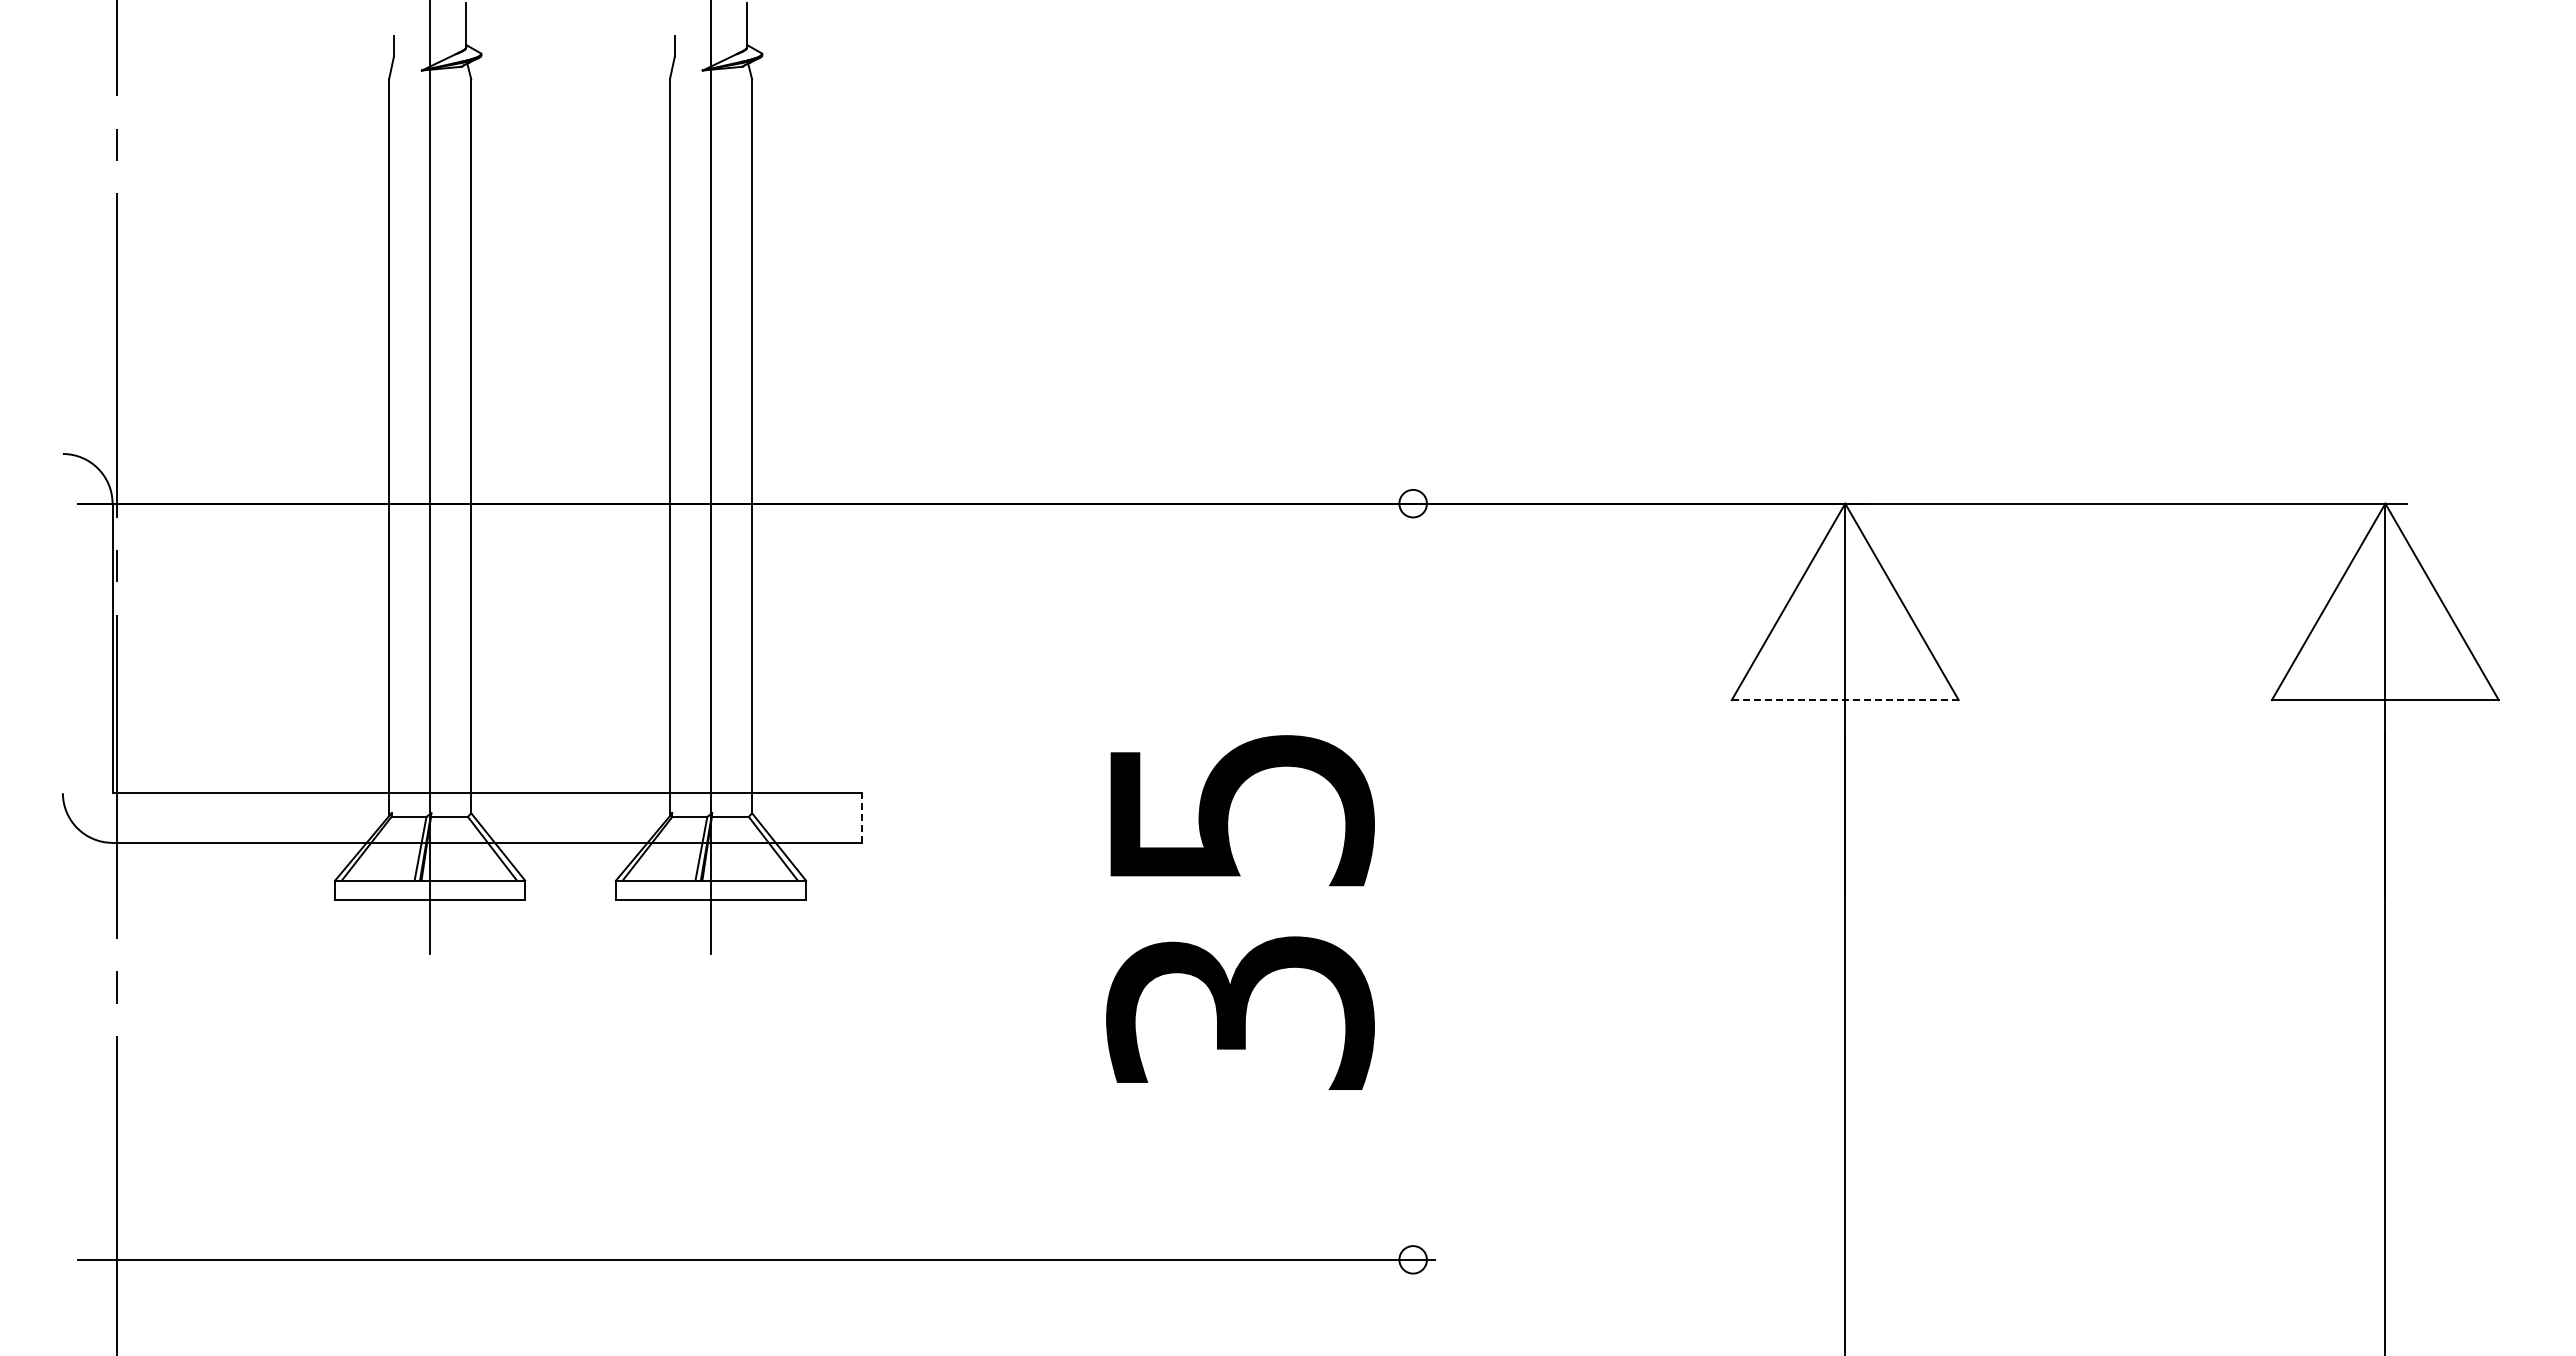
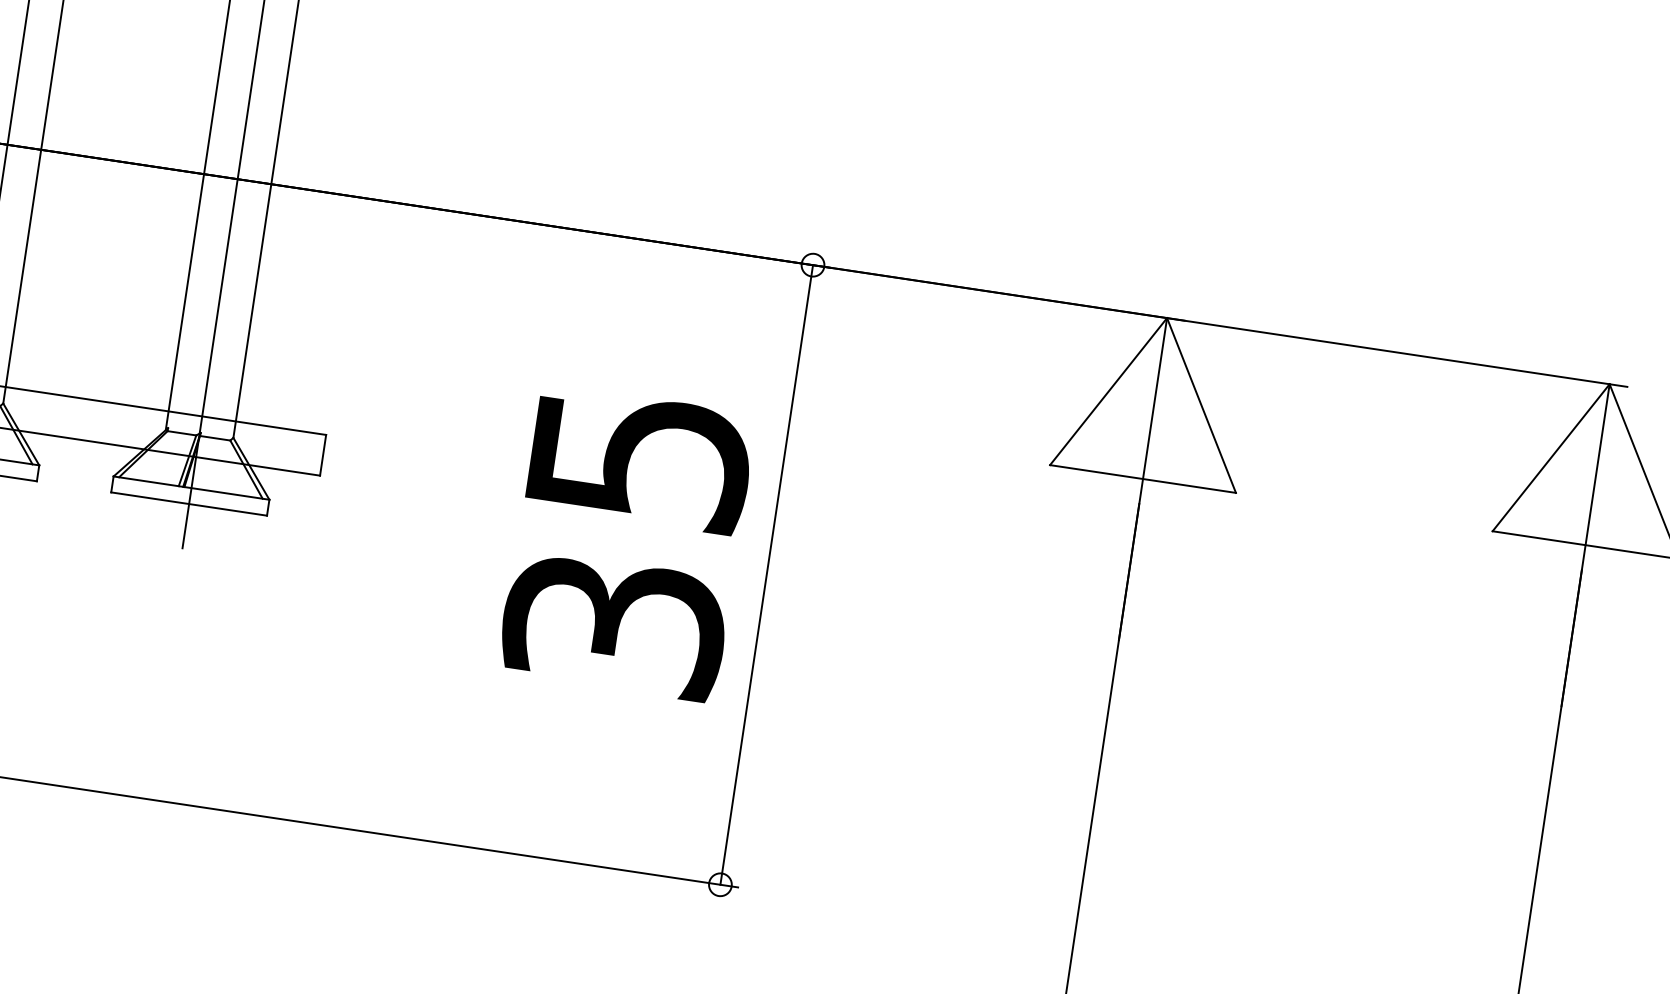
line: (1845, 700) -> (1143, 479), dashed -> solid
line: (862, 818) -> (323, 455), dashed -> solid
line: (1413, 881) -> (767, 574), added
text: (1240, 912) -> (626, 542), moved

